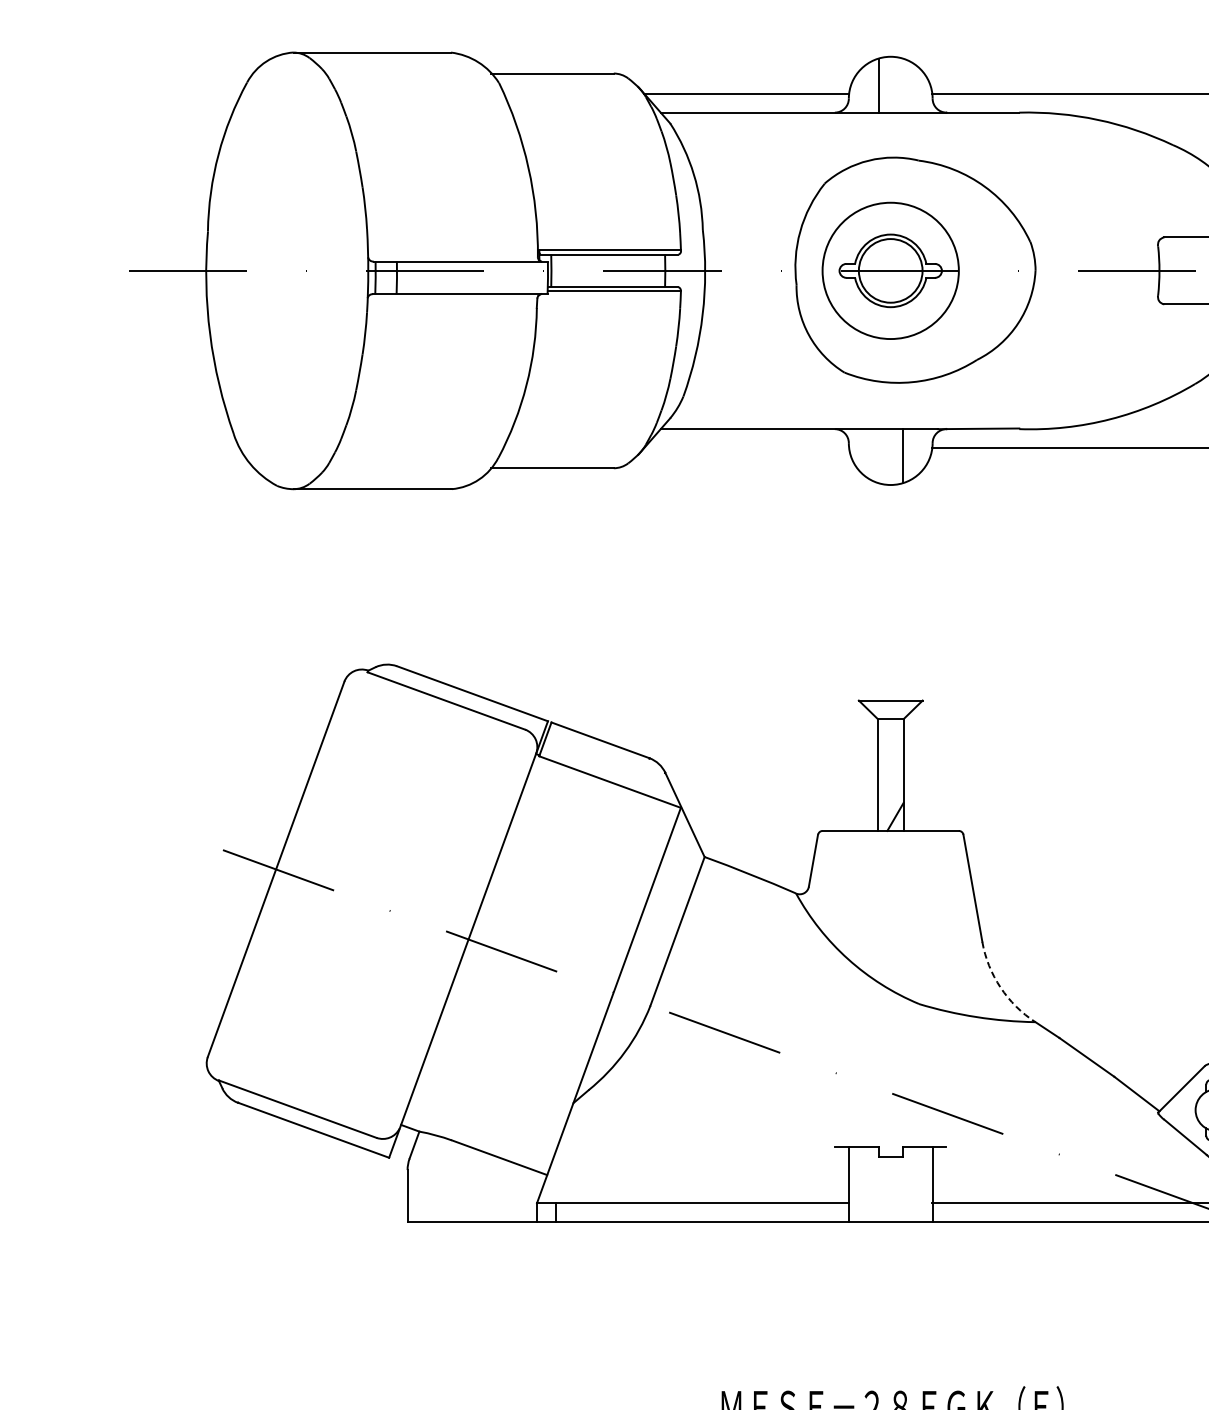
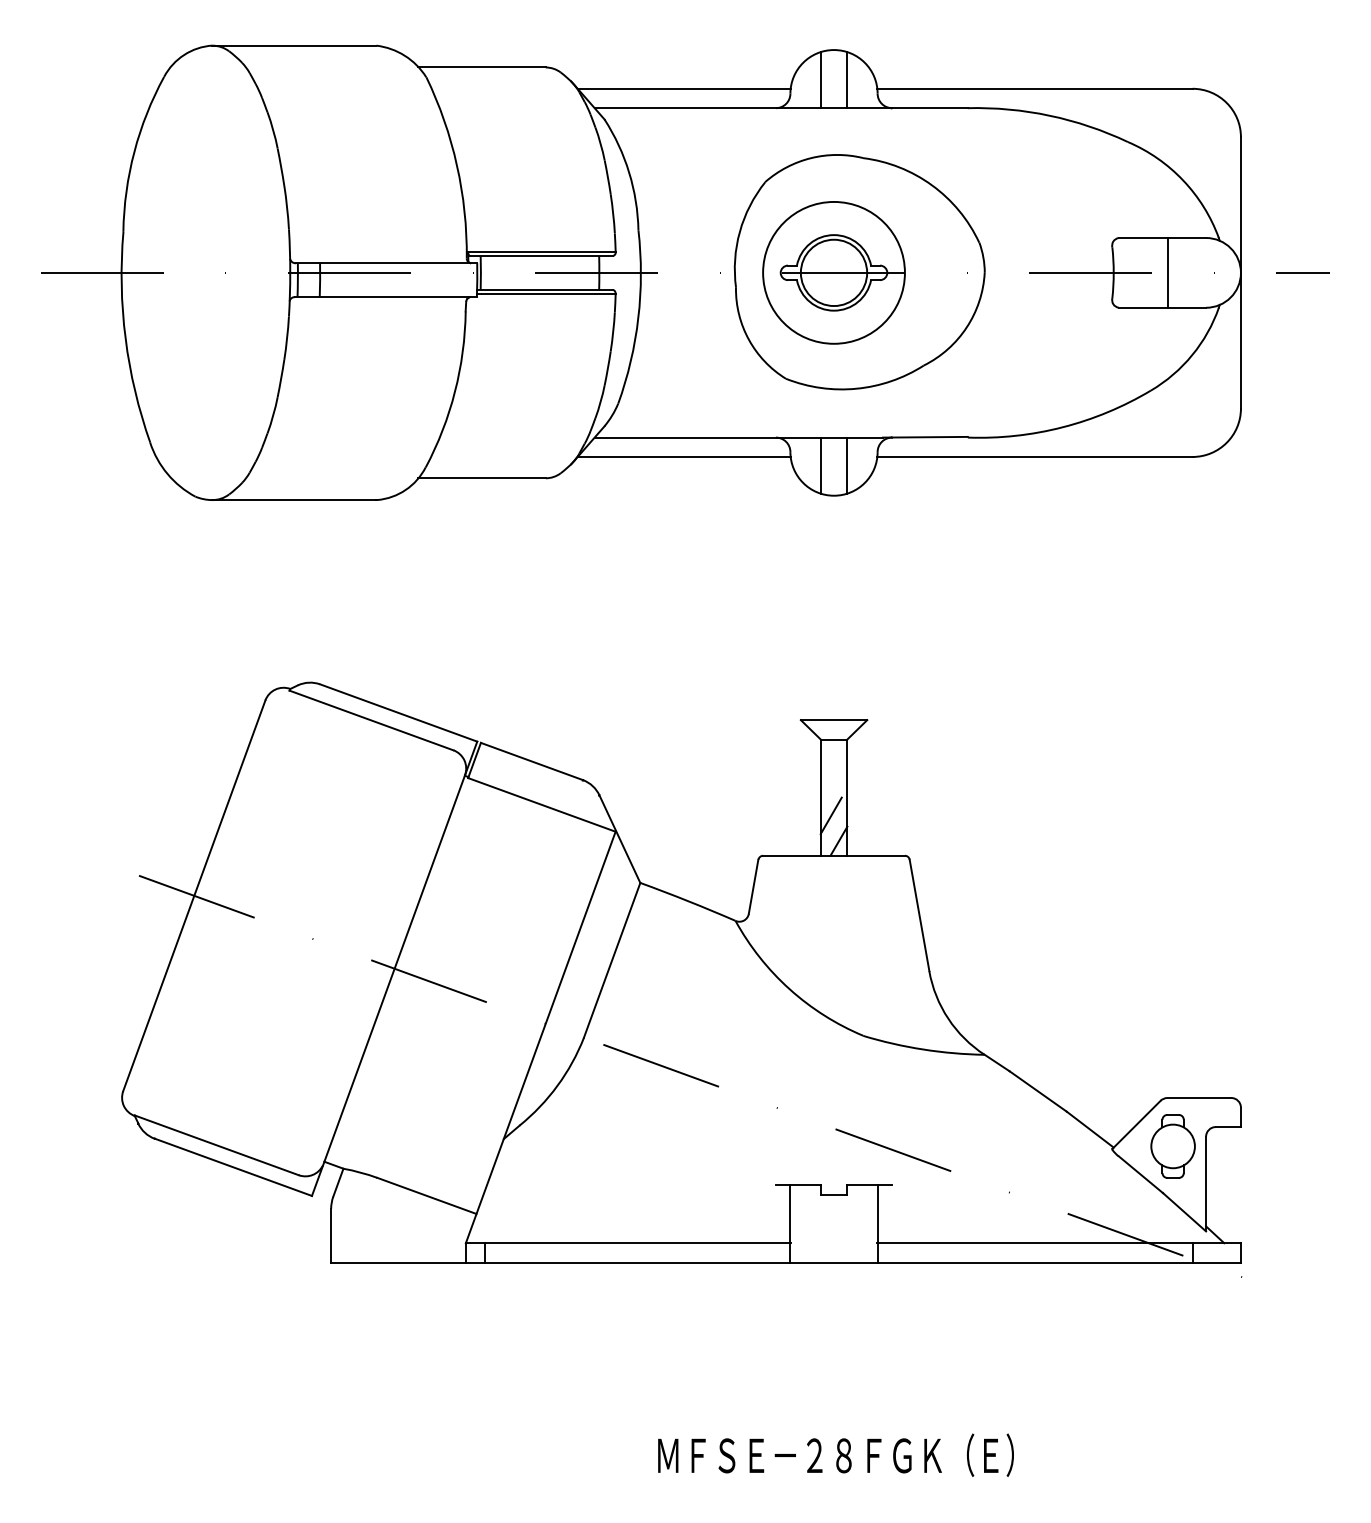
line: (902, 85) -> (846, 79), added
line: (746, 447) -> (683, 456), added
line: (878, 455) -> (821, 465), added
line: (887, 792) -> (830, 815), added
arc: (1000, 987) -> (948, 1018), dashed -> solid

